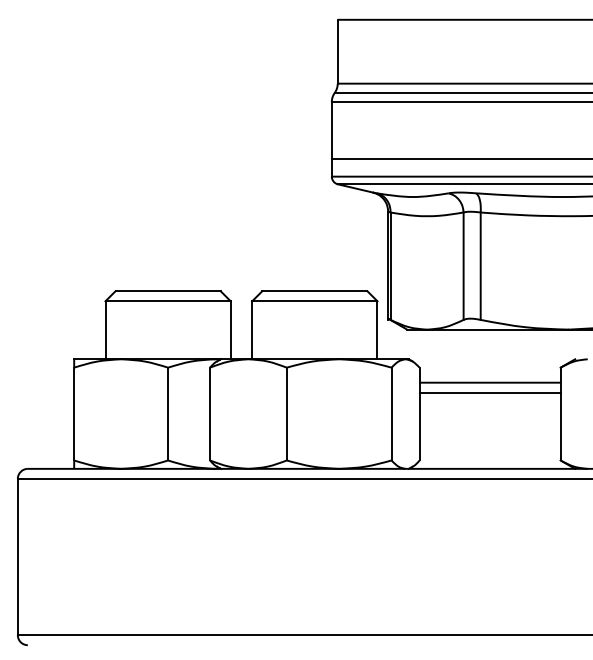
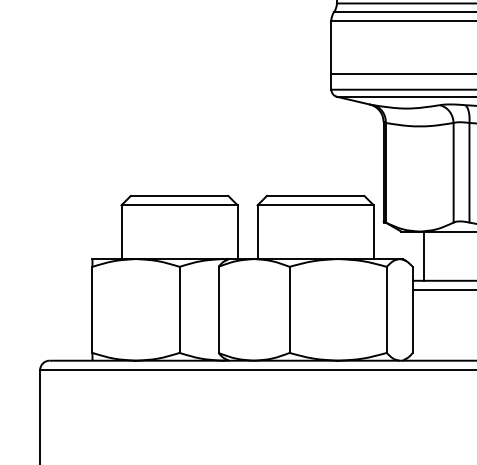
line: (431, 355) -> (423, 255), added

